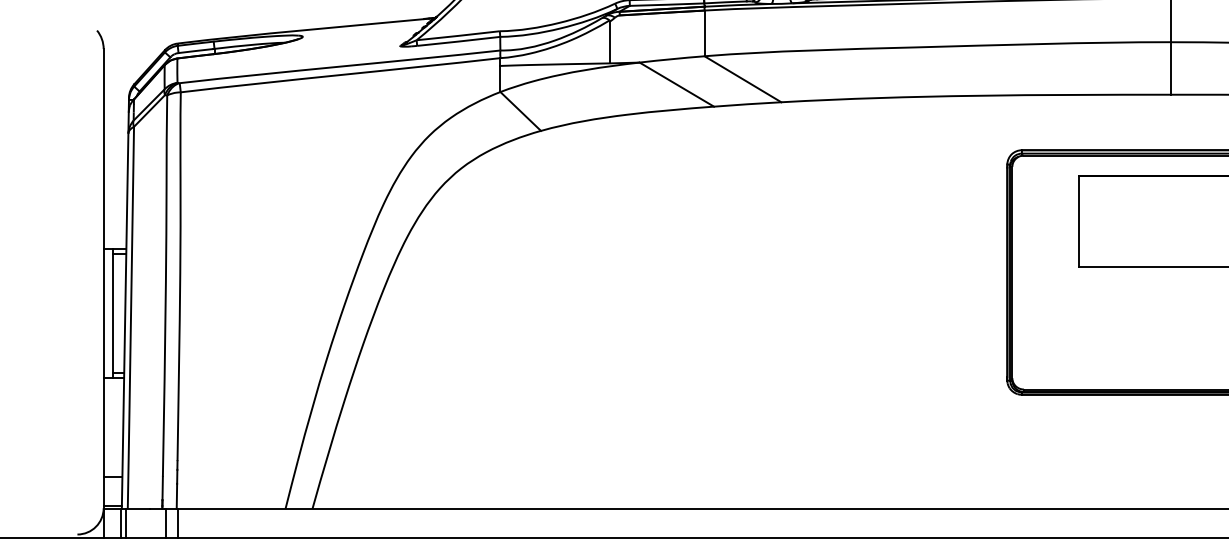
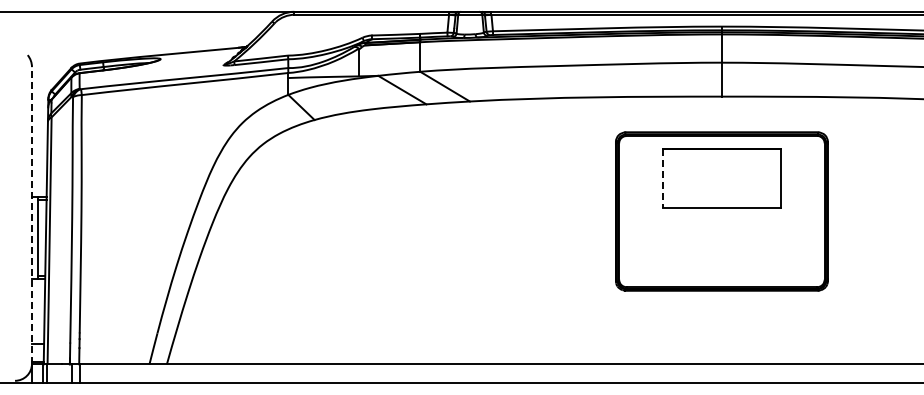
line: (1079, 221) -> (662, 178), solid -> dashed
line: (104, 278) -> (32, 215), solid -> dashed

